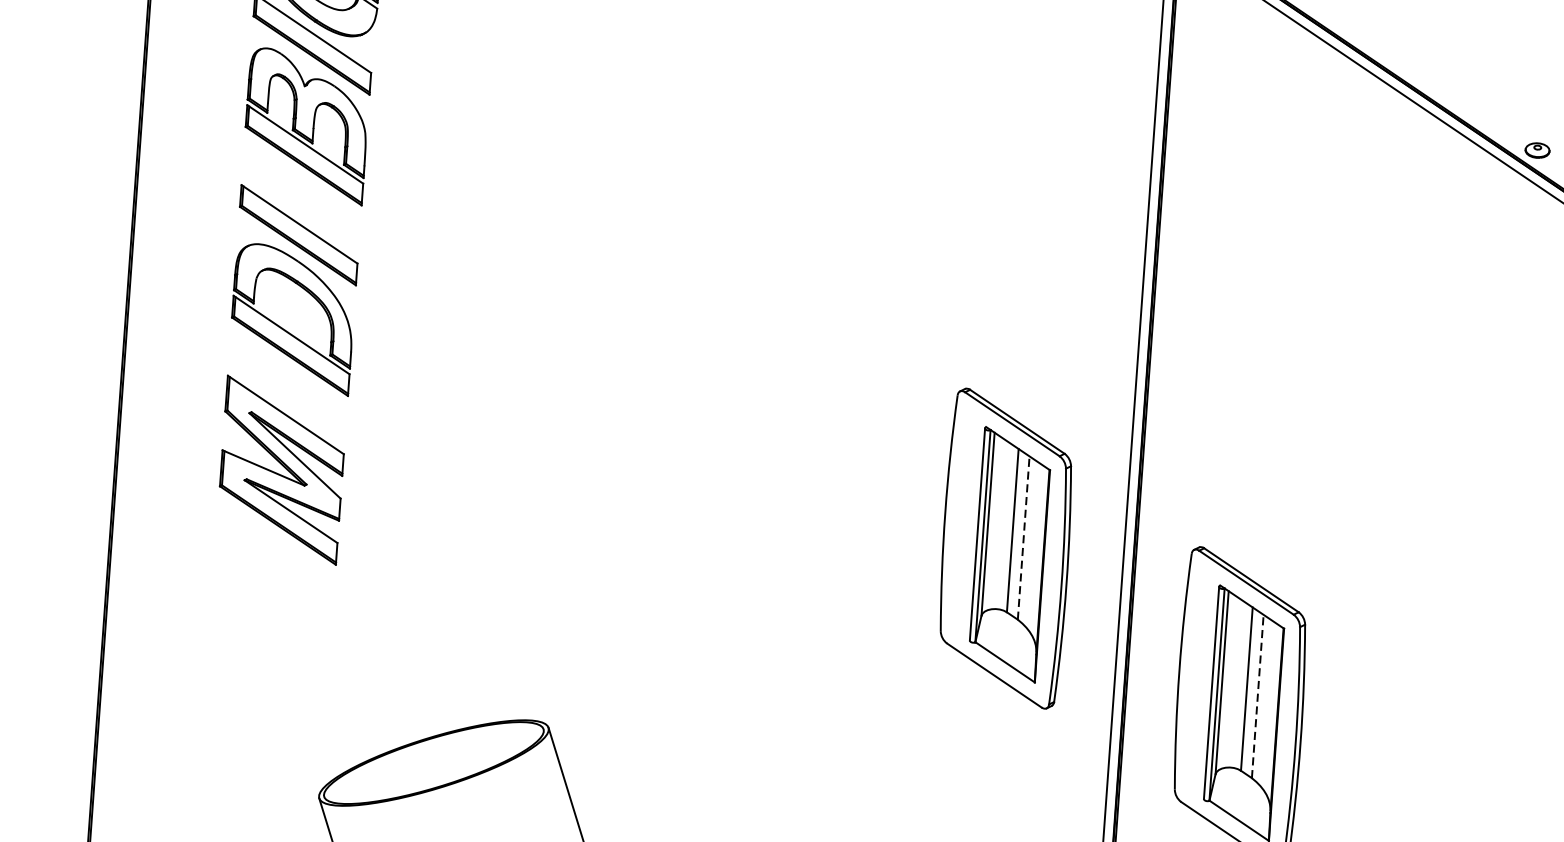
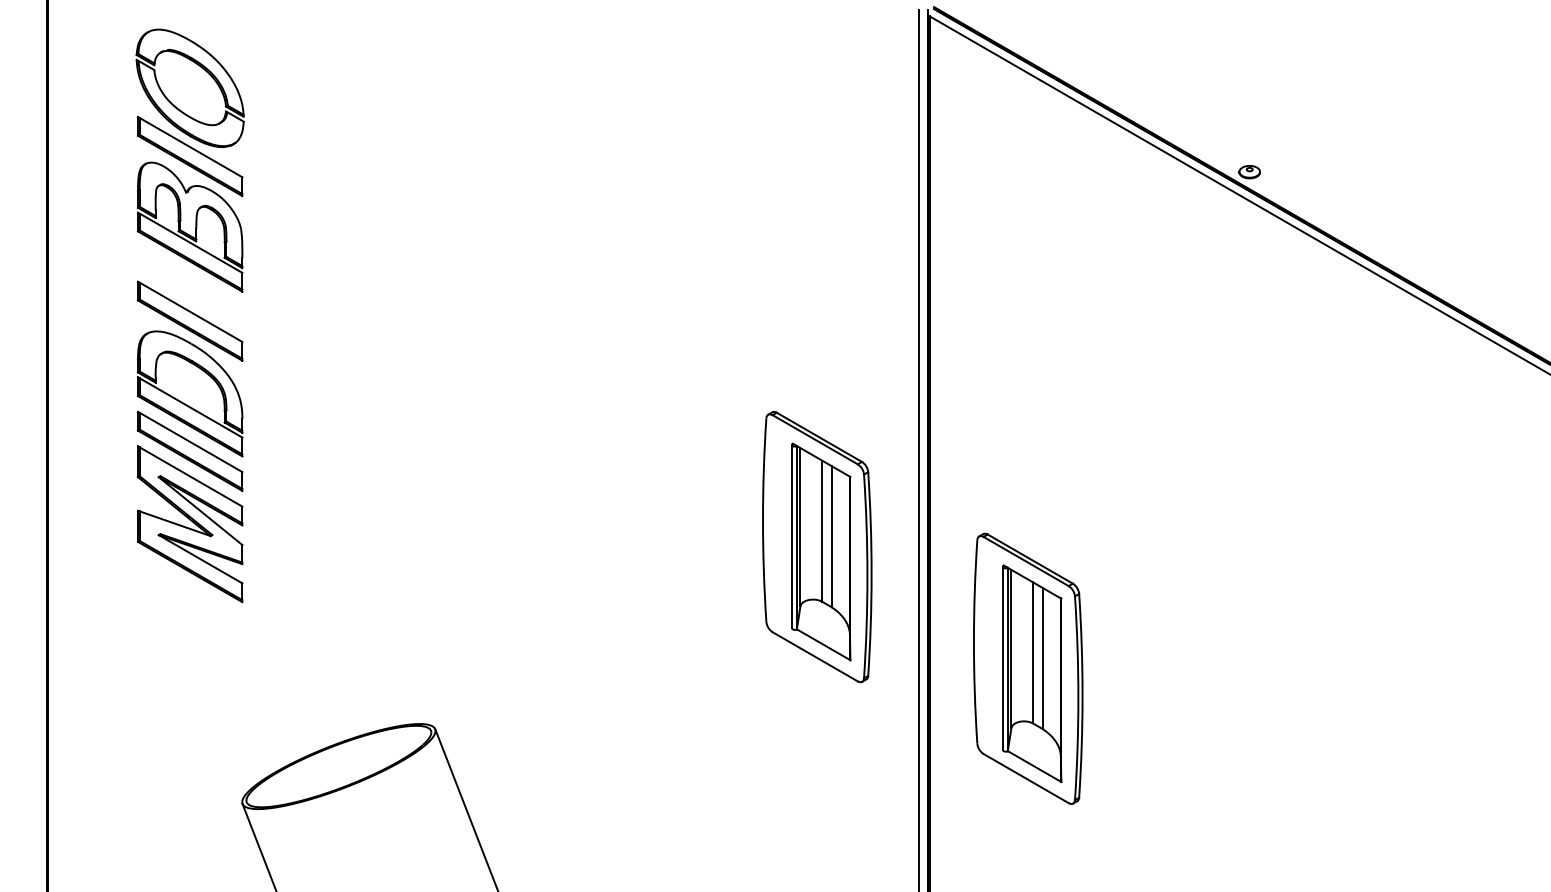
part: (287, 384) -> (189, 450), added
line: (1023, 537) -> (831, 536), dashed -> solid
line: (1257, 696) -> (1042, 658), dashed -> solid

